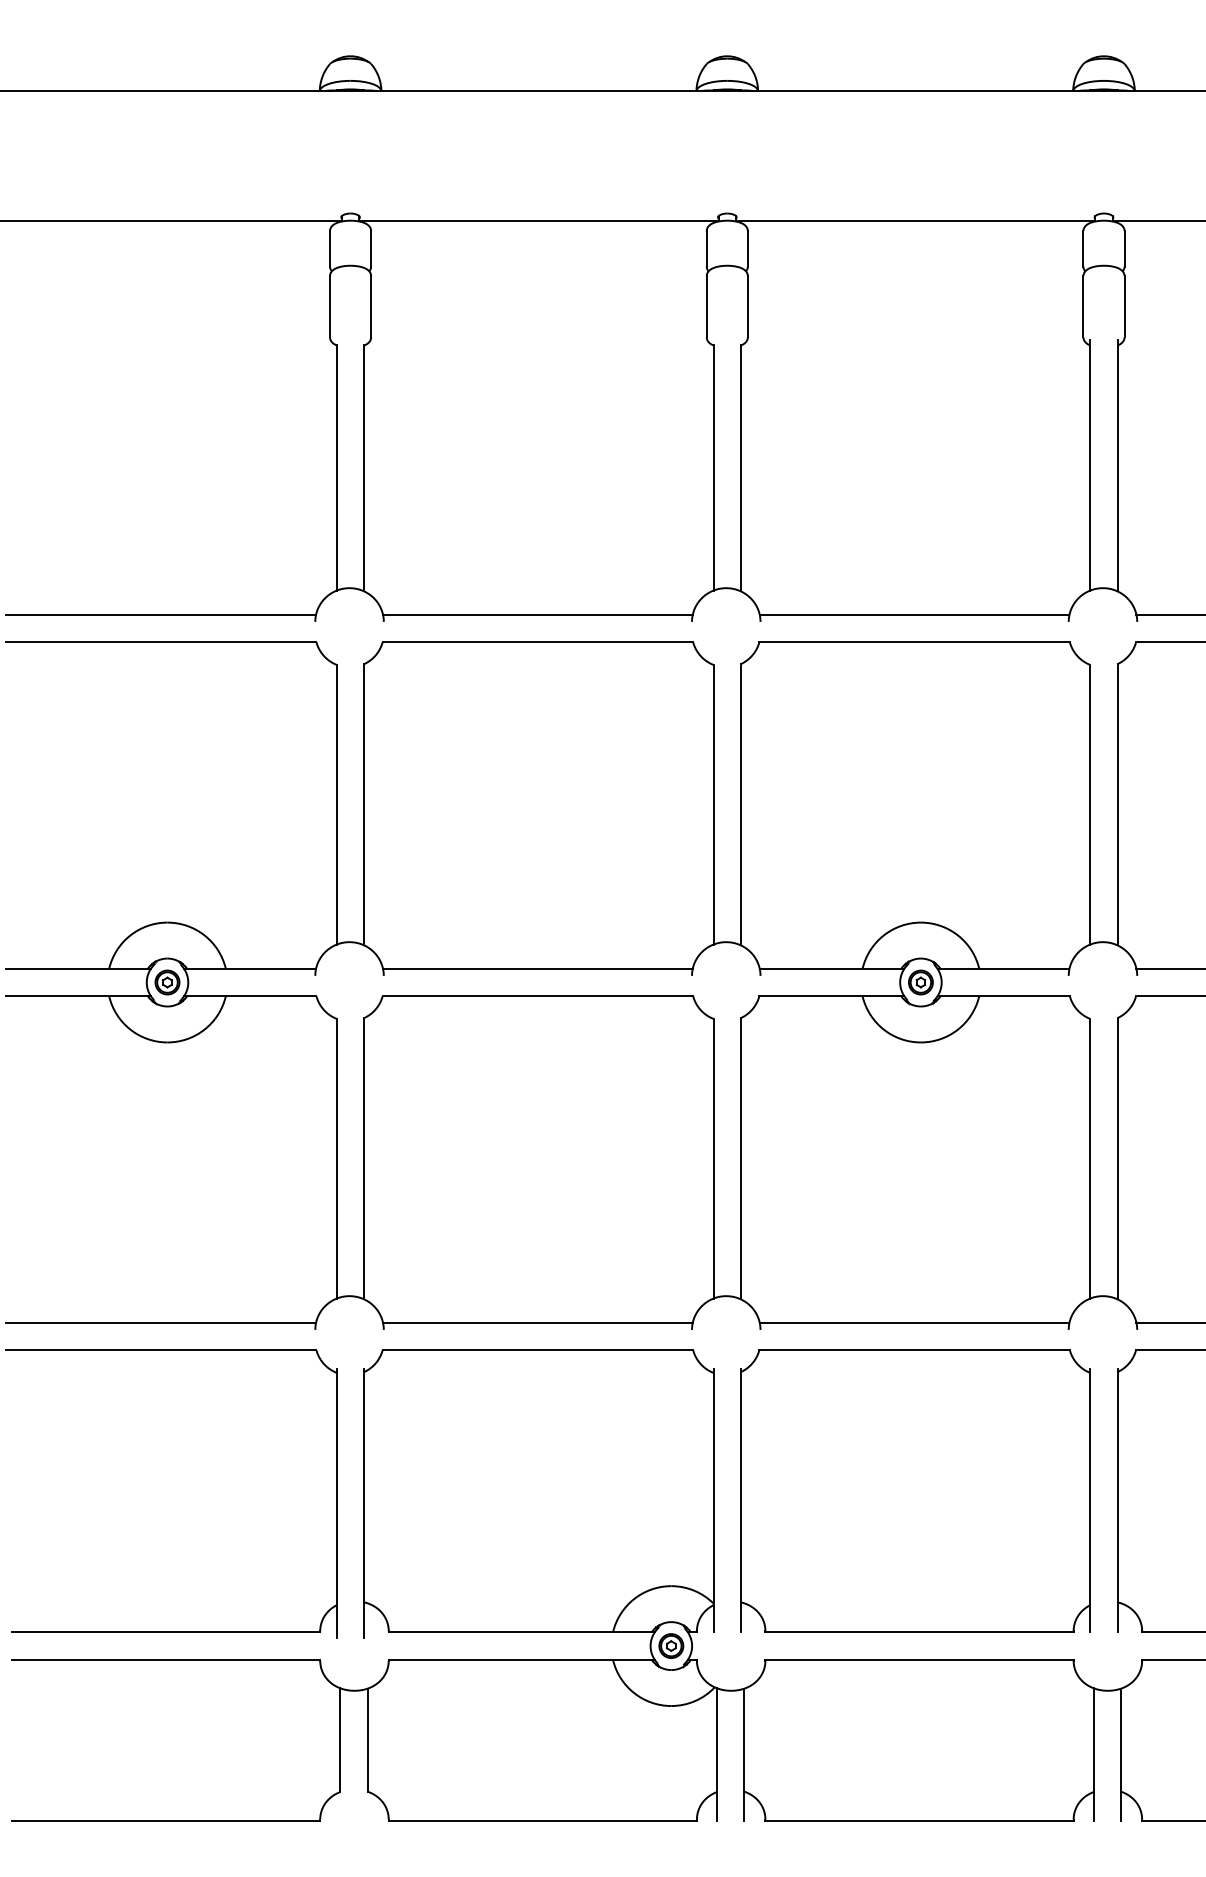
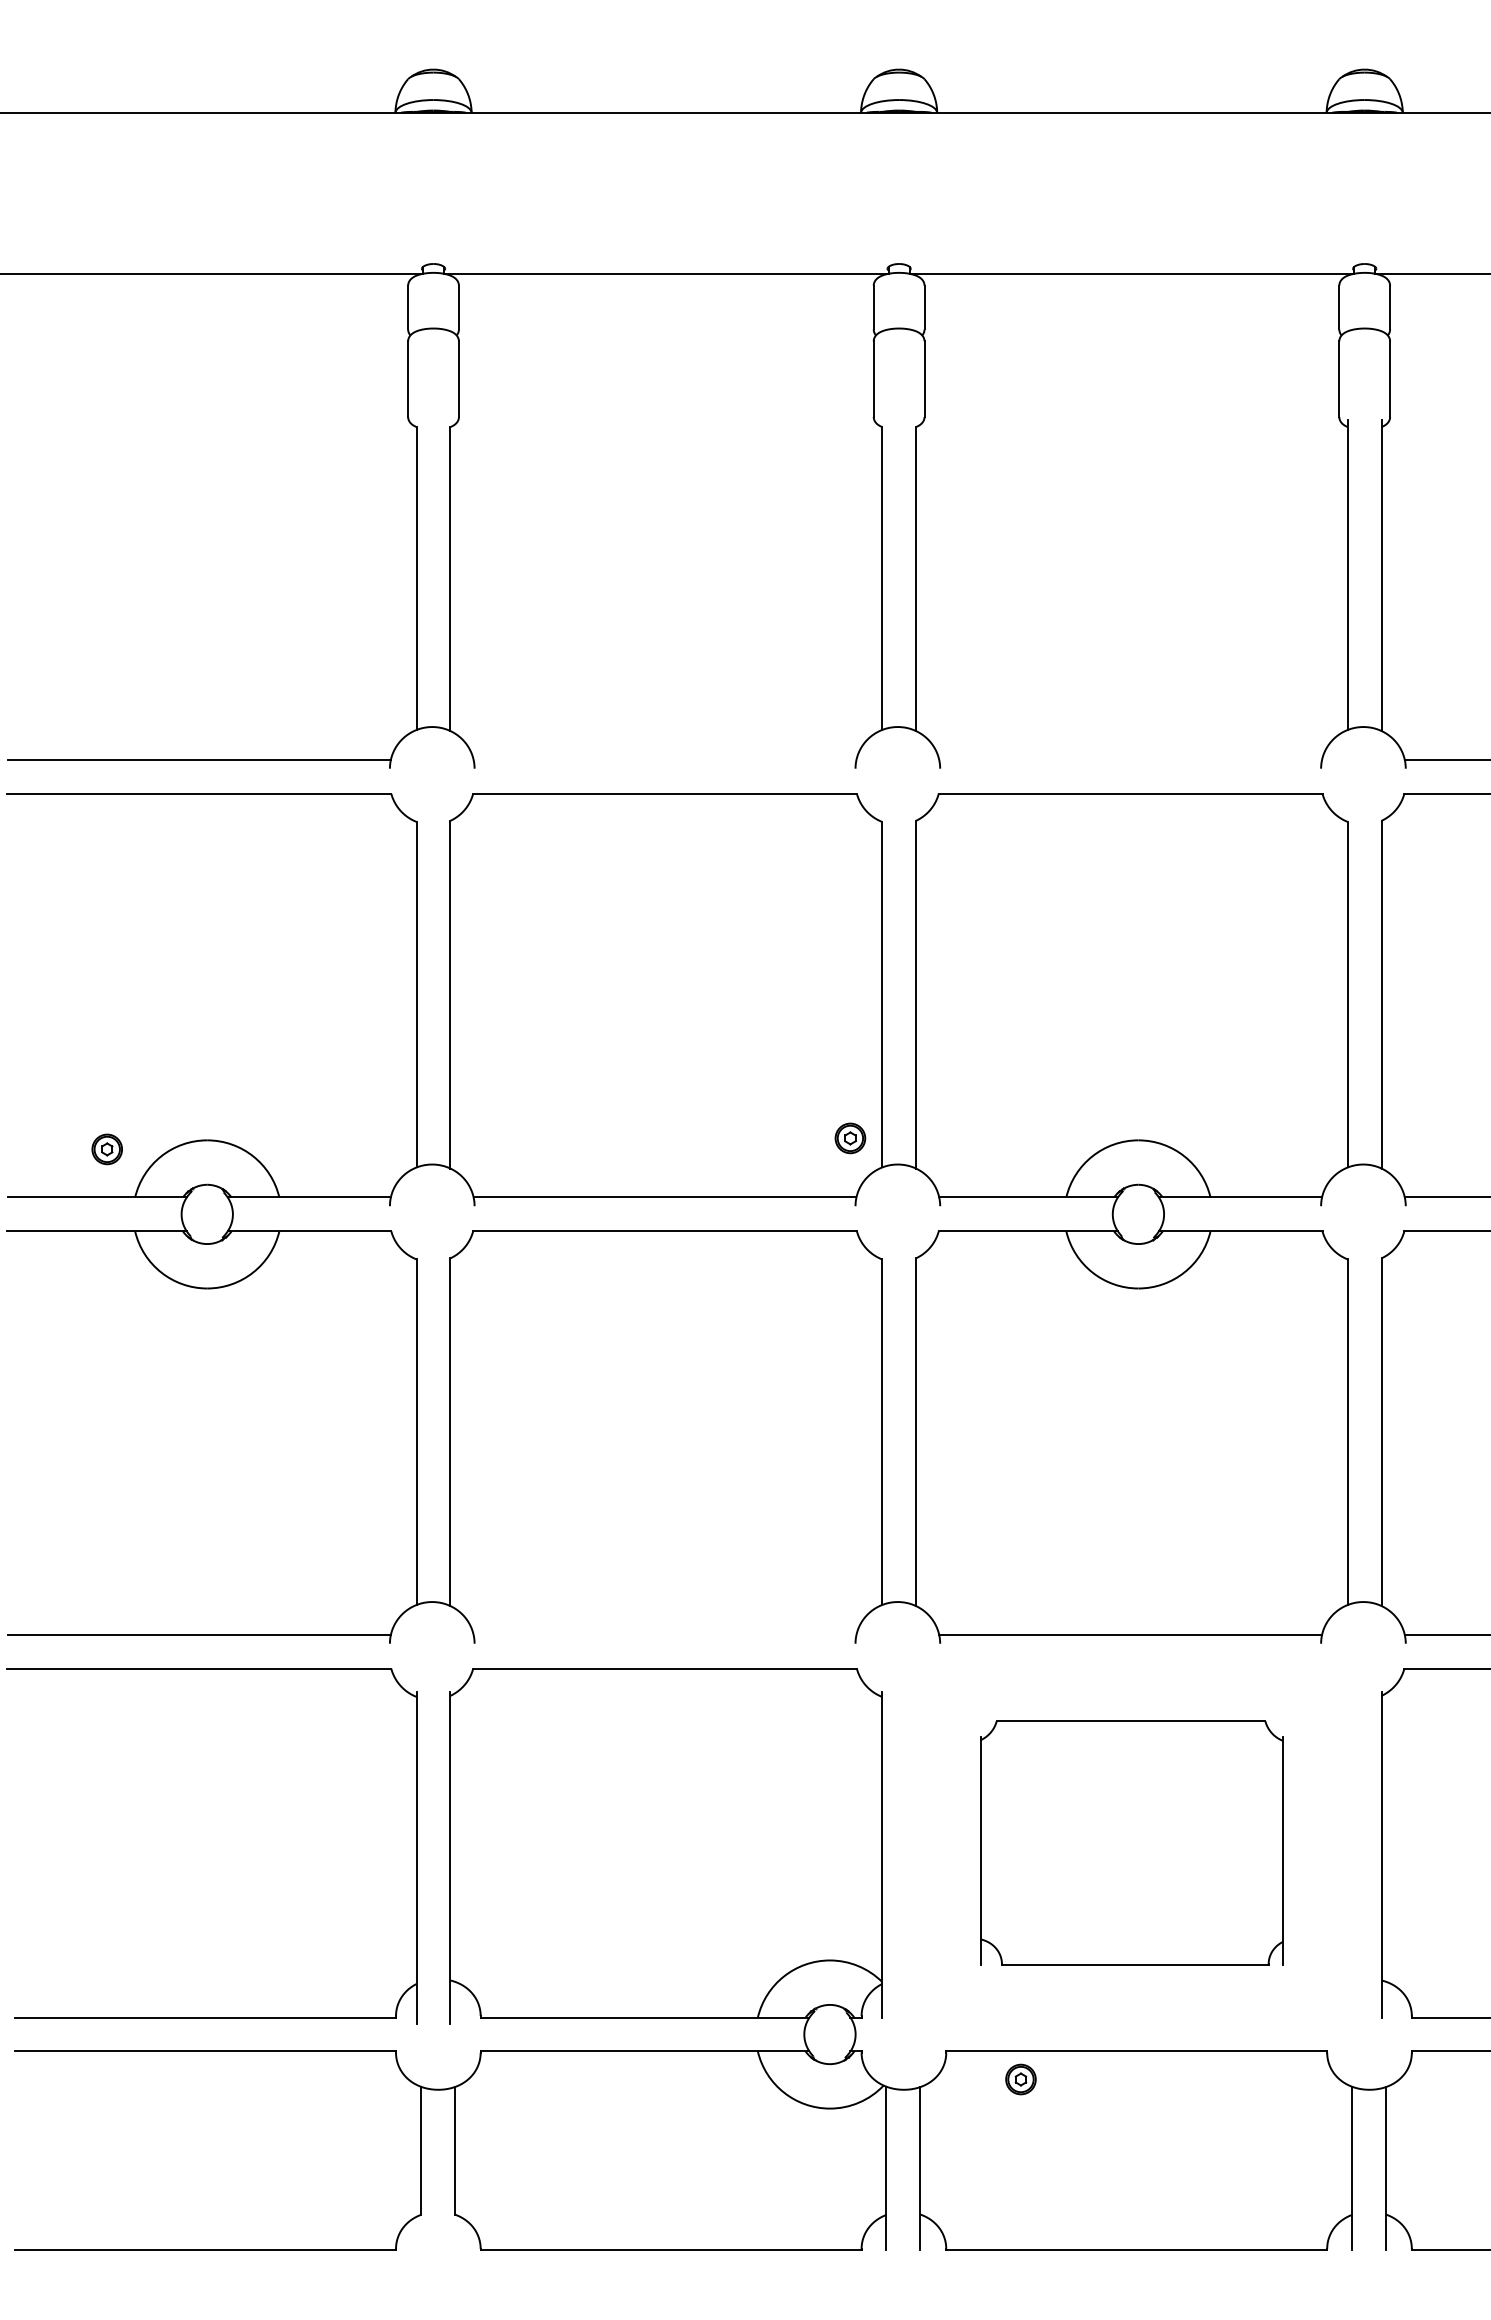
line: (537, 615) -> (664, 760), removed
line: (914, 615) -> (1130, 760), removed
part: (166, 982) -> (106, 1149), moved
part: (920, 982) -> (850, 1138), moved
line: (537, 1323) -> (664, 1635), removed
part: (915, 1491) -> (1131, 1843), size x0.7
part: (670, 1646) -> (1020, 2079), moved

